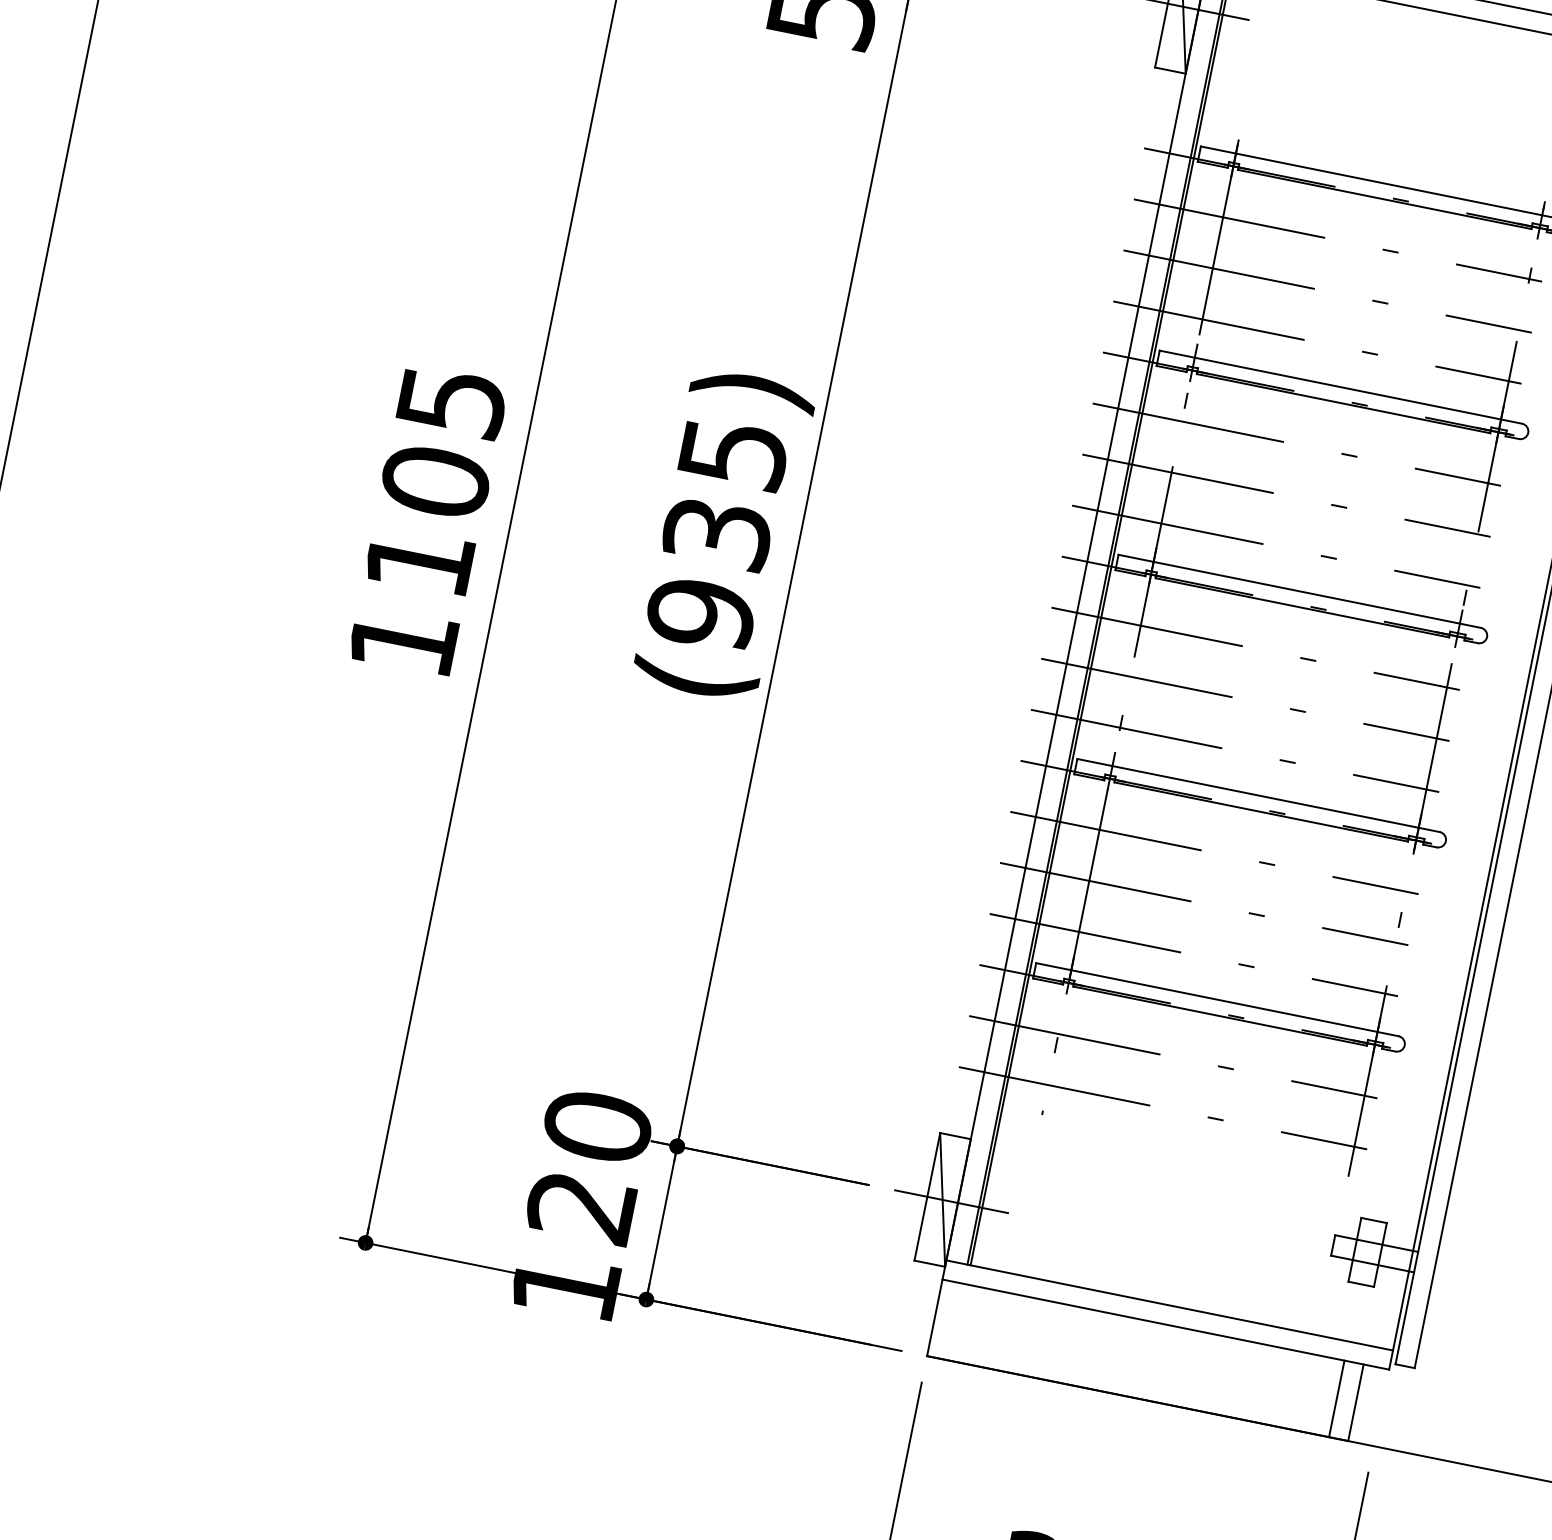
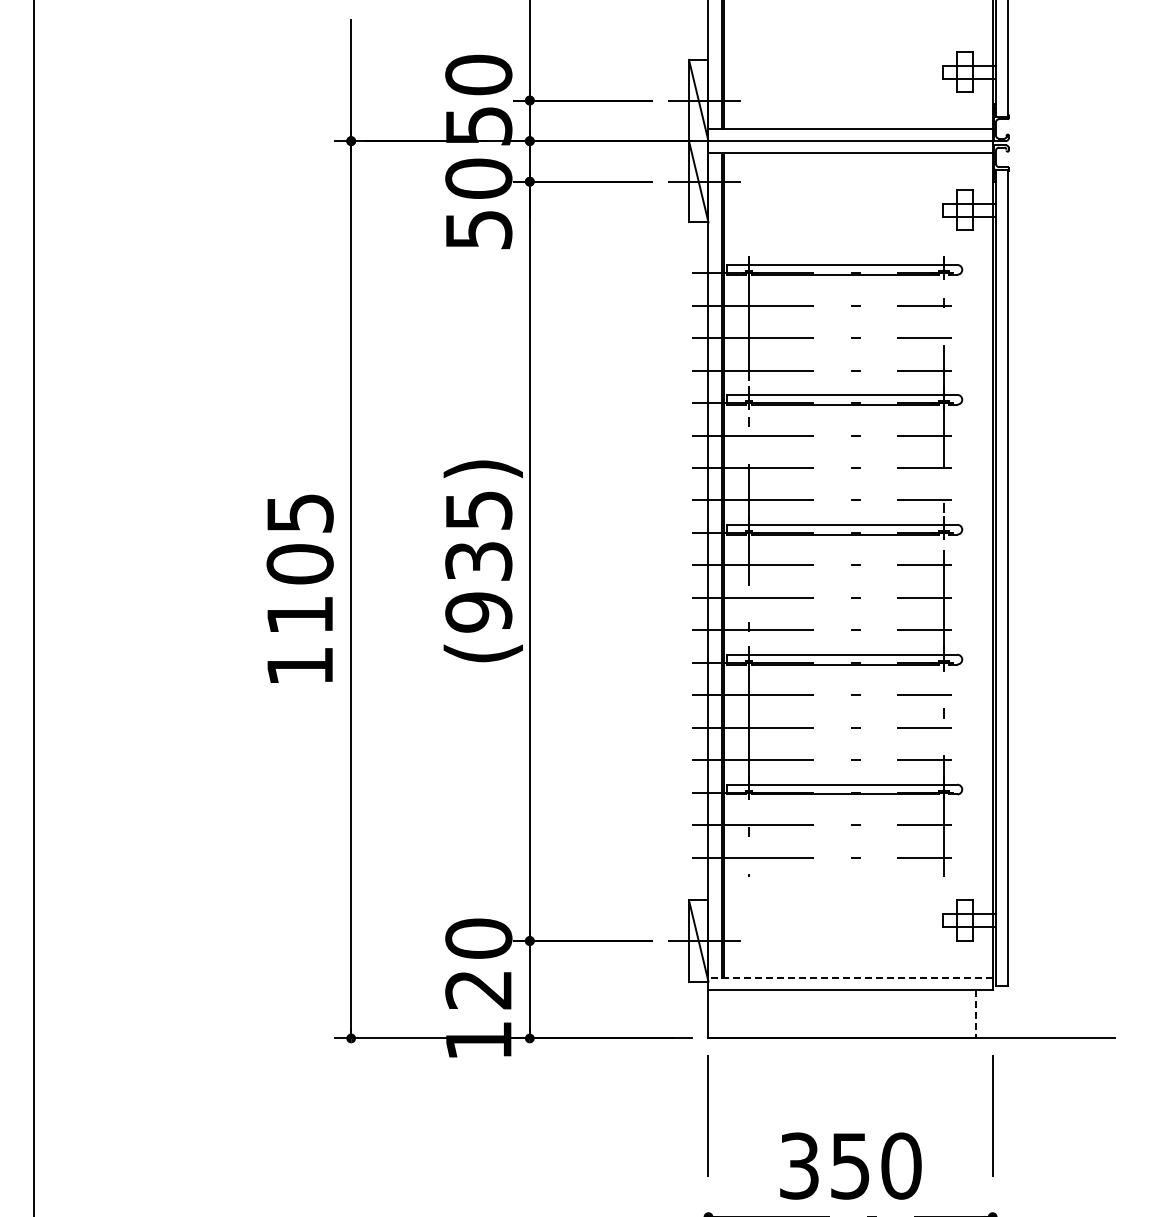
line: (1169, 1305) -> (850, 977), solid -> dashed
line: (1337, 1398) -> (964, 1013), removed
line: (1355, 1403) -> (976, 1014), solid -> dashed

